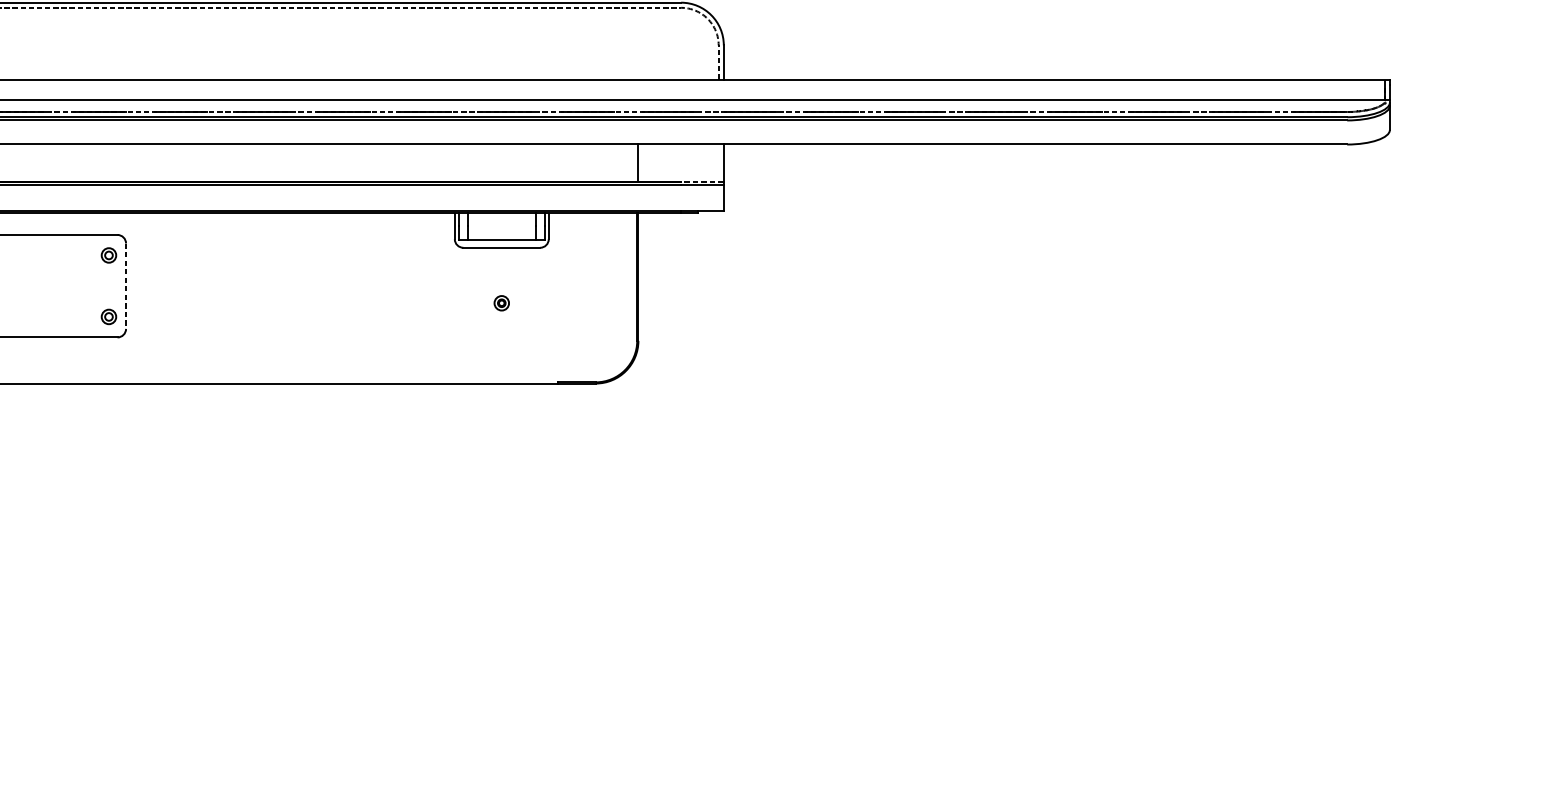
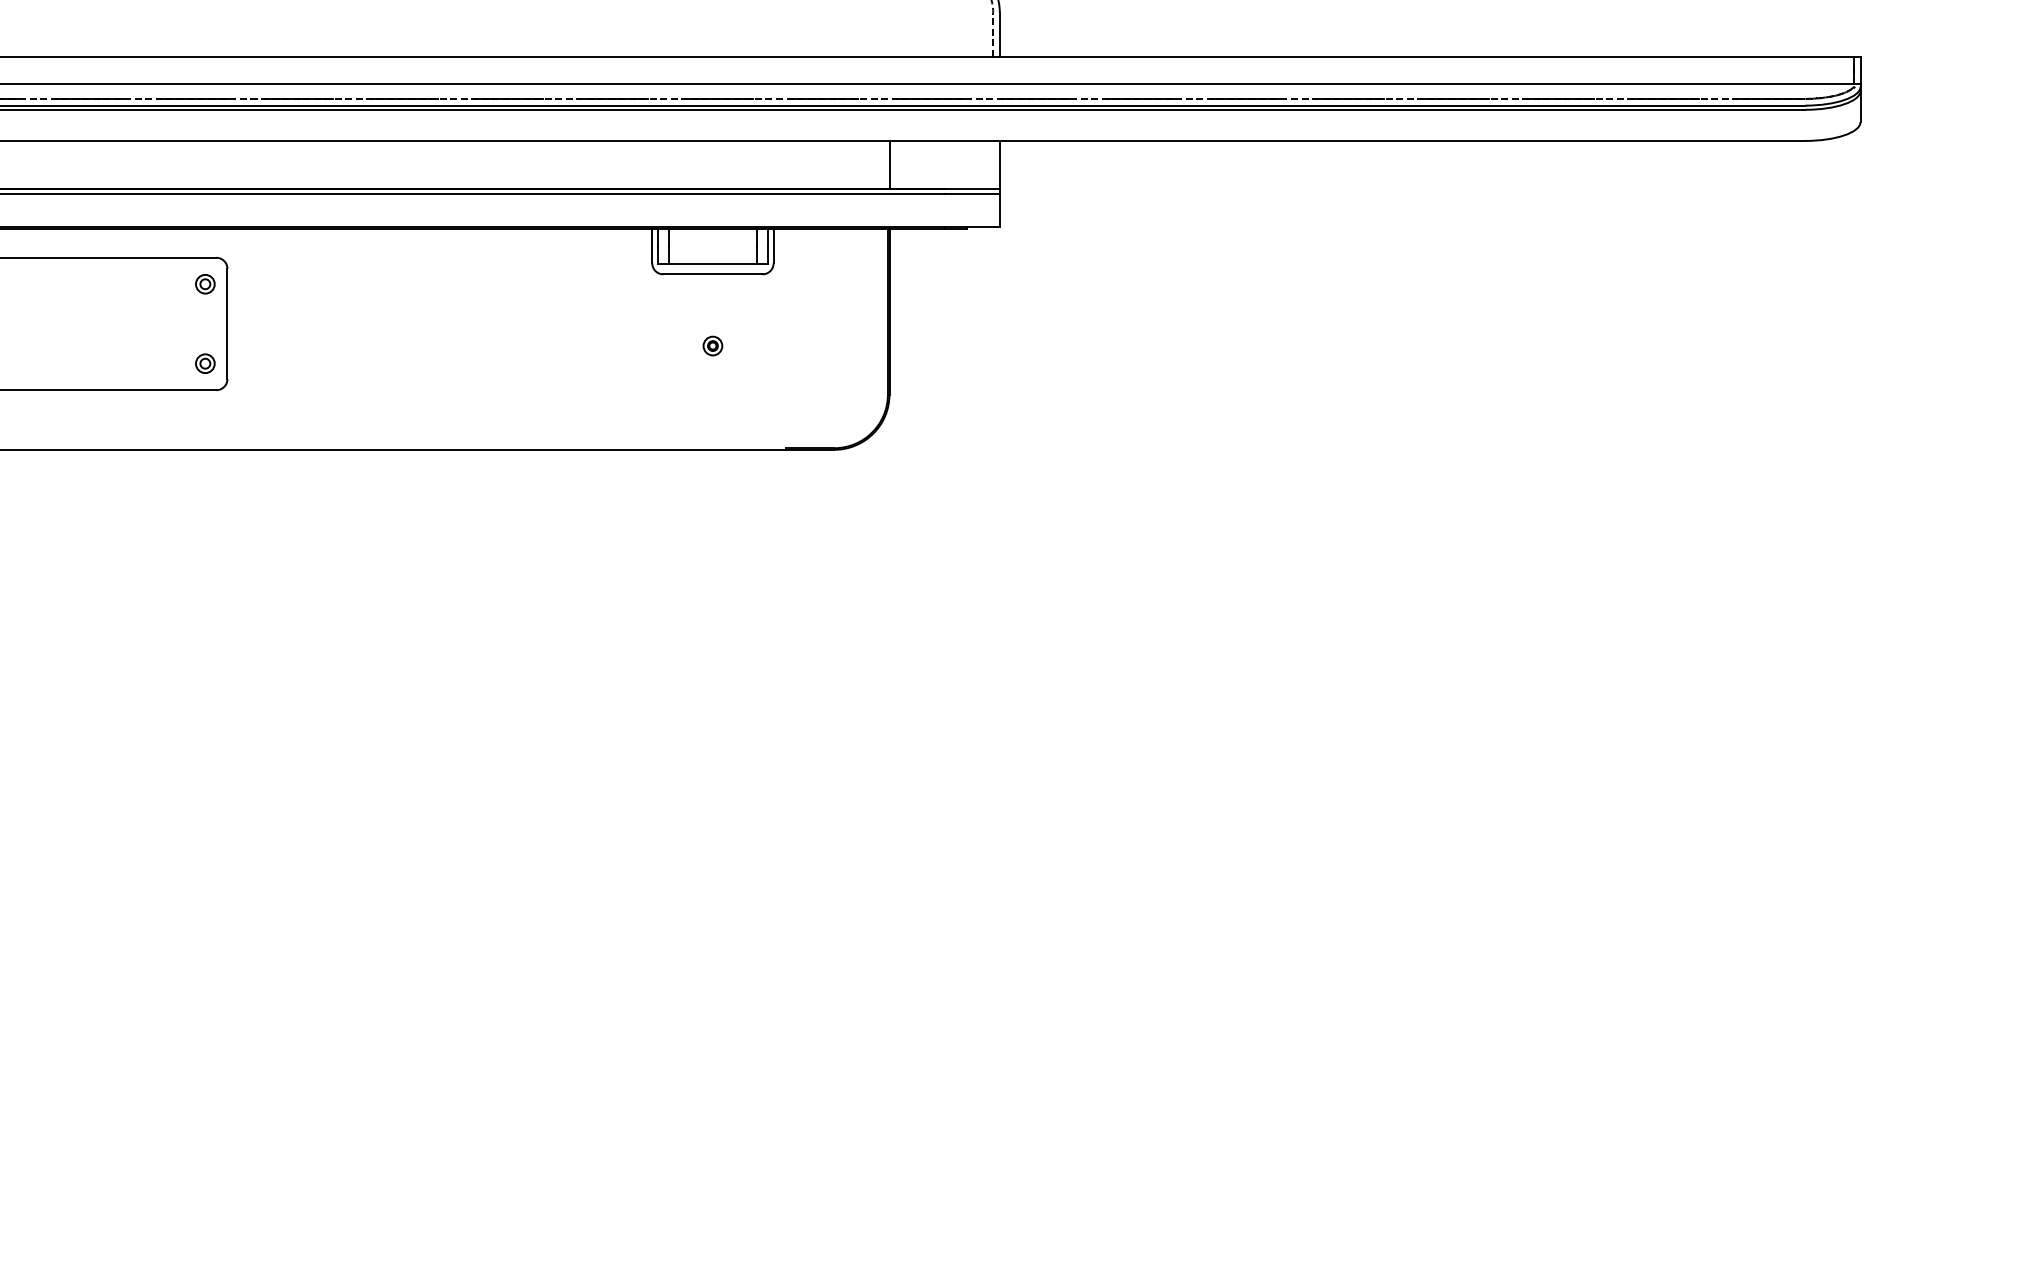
line: (702, 182) -> (972, 189), dashed -> solid
line: (126, 286) -> (227, 324), dashed -> solid

